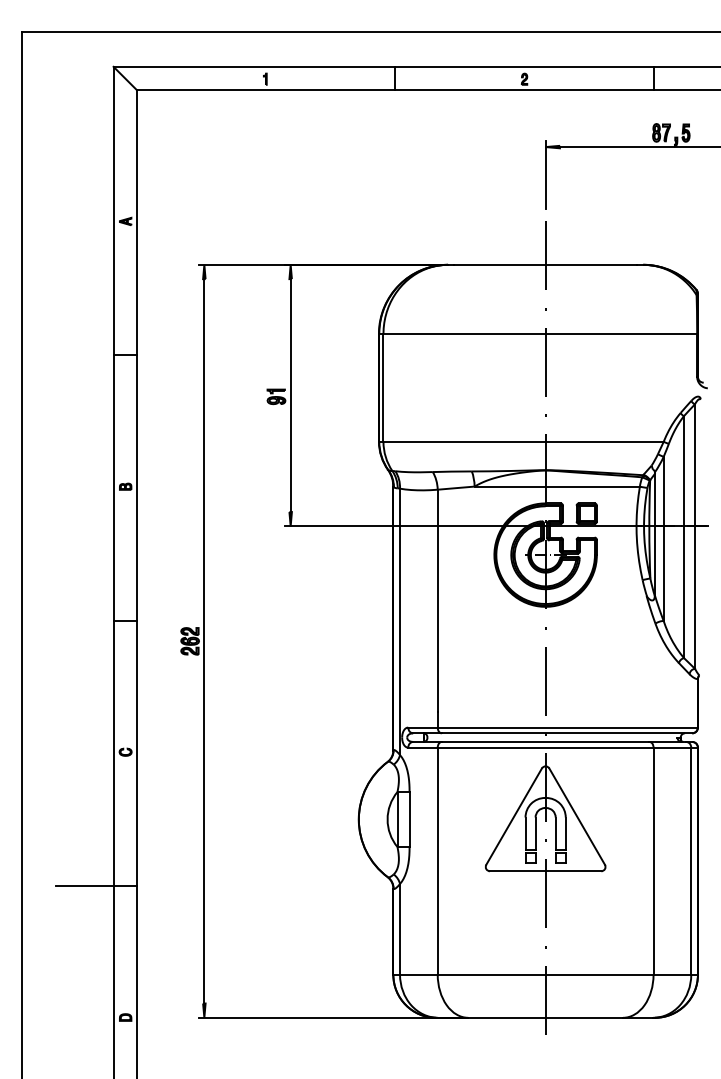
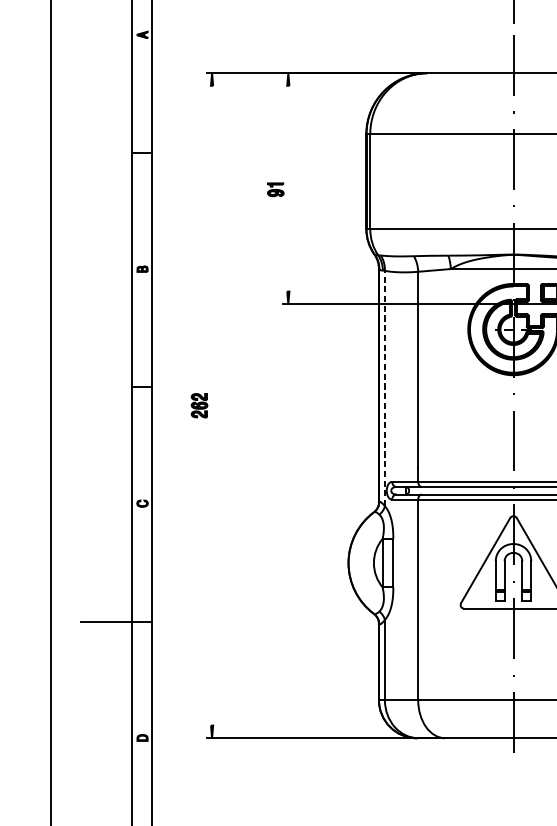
line: (290, 395) -> (288, 188), removed
line: (400, 621) -> (385, 388), solid -> dashed
line: (204, 641) -> (212, 405), removed

